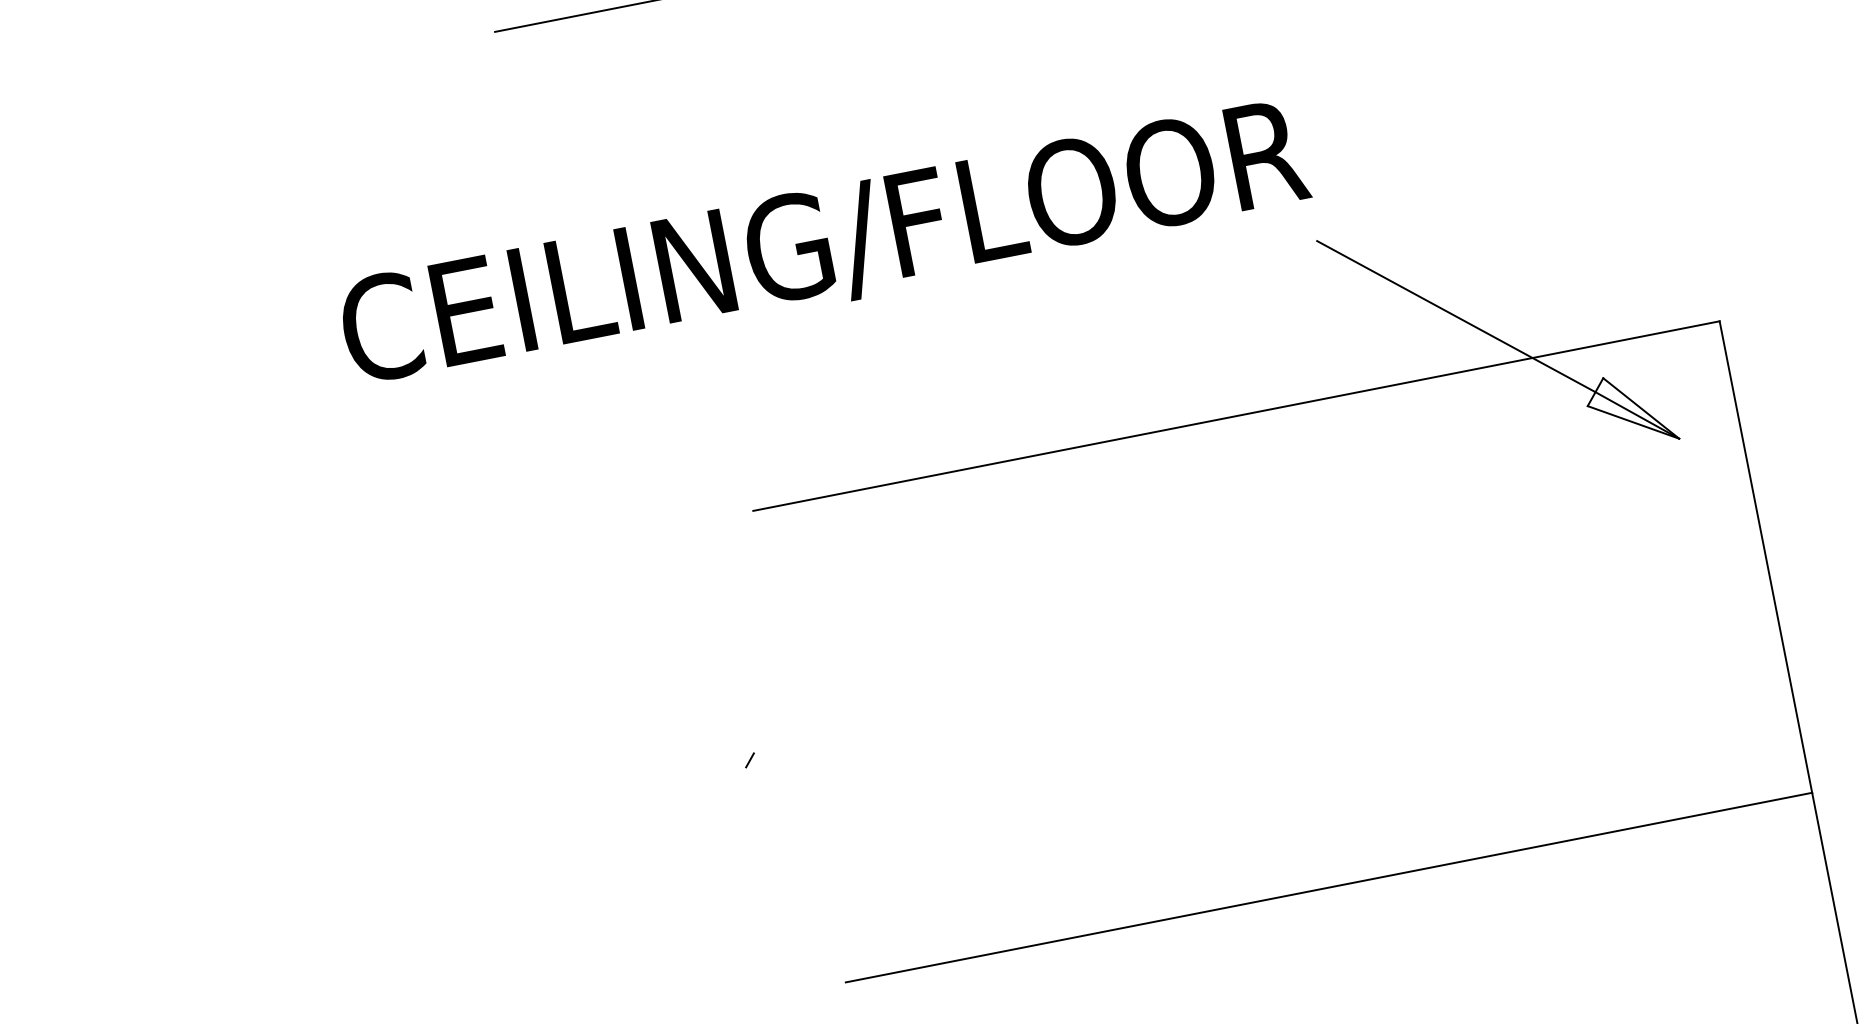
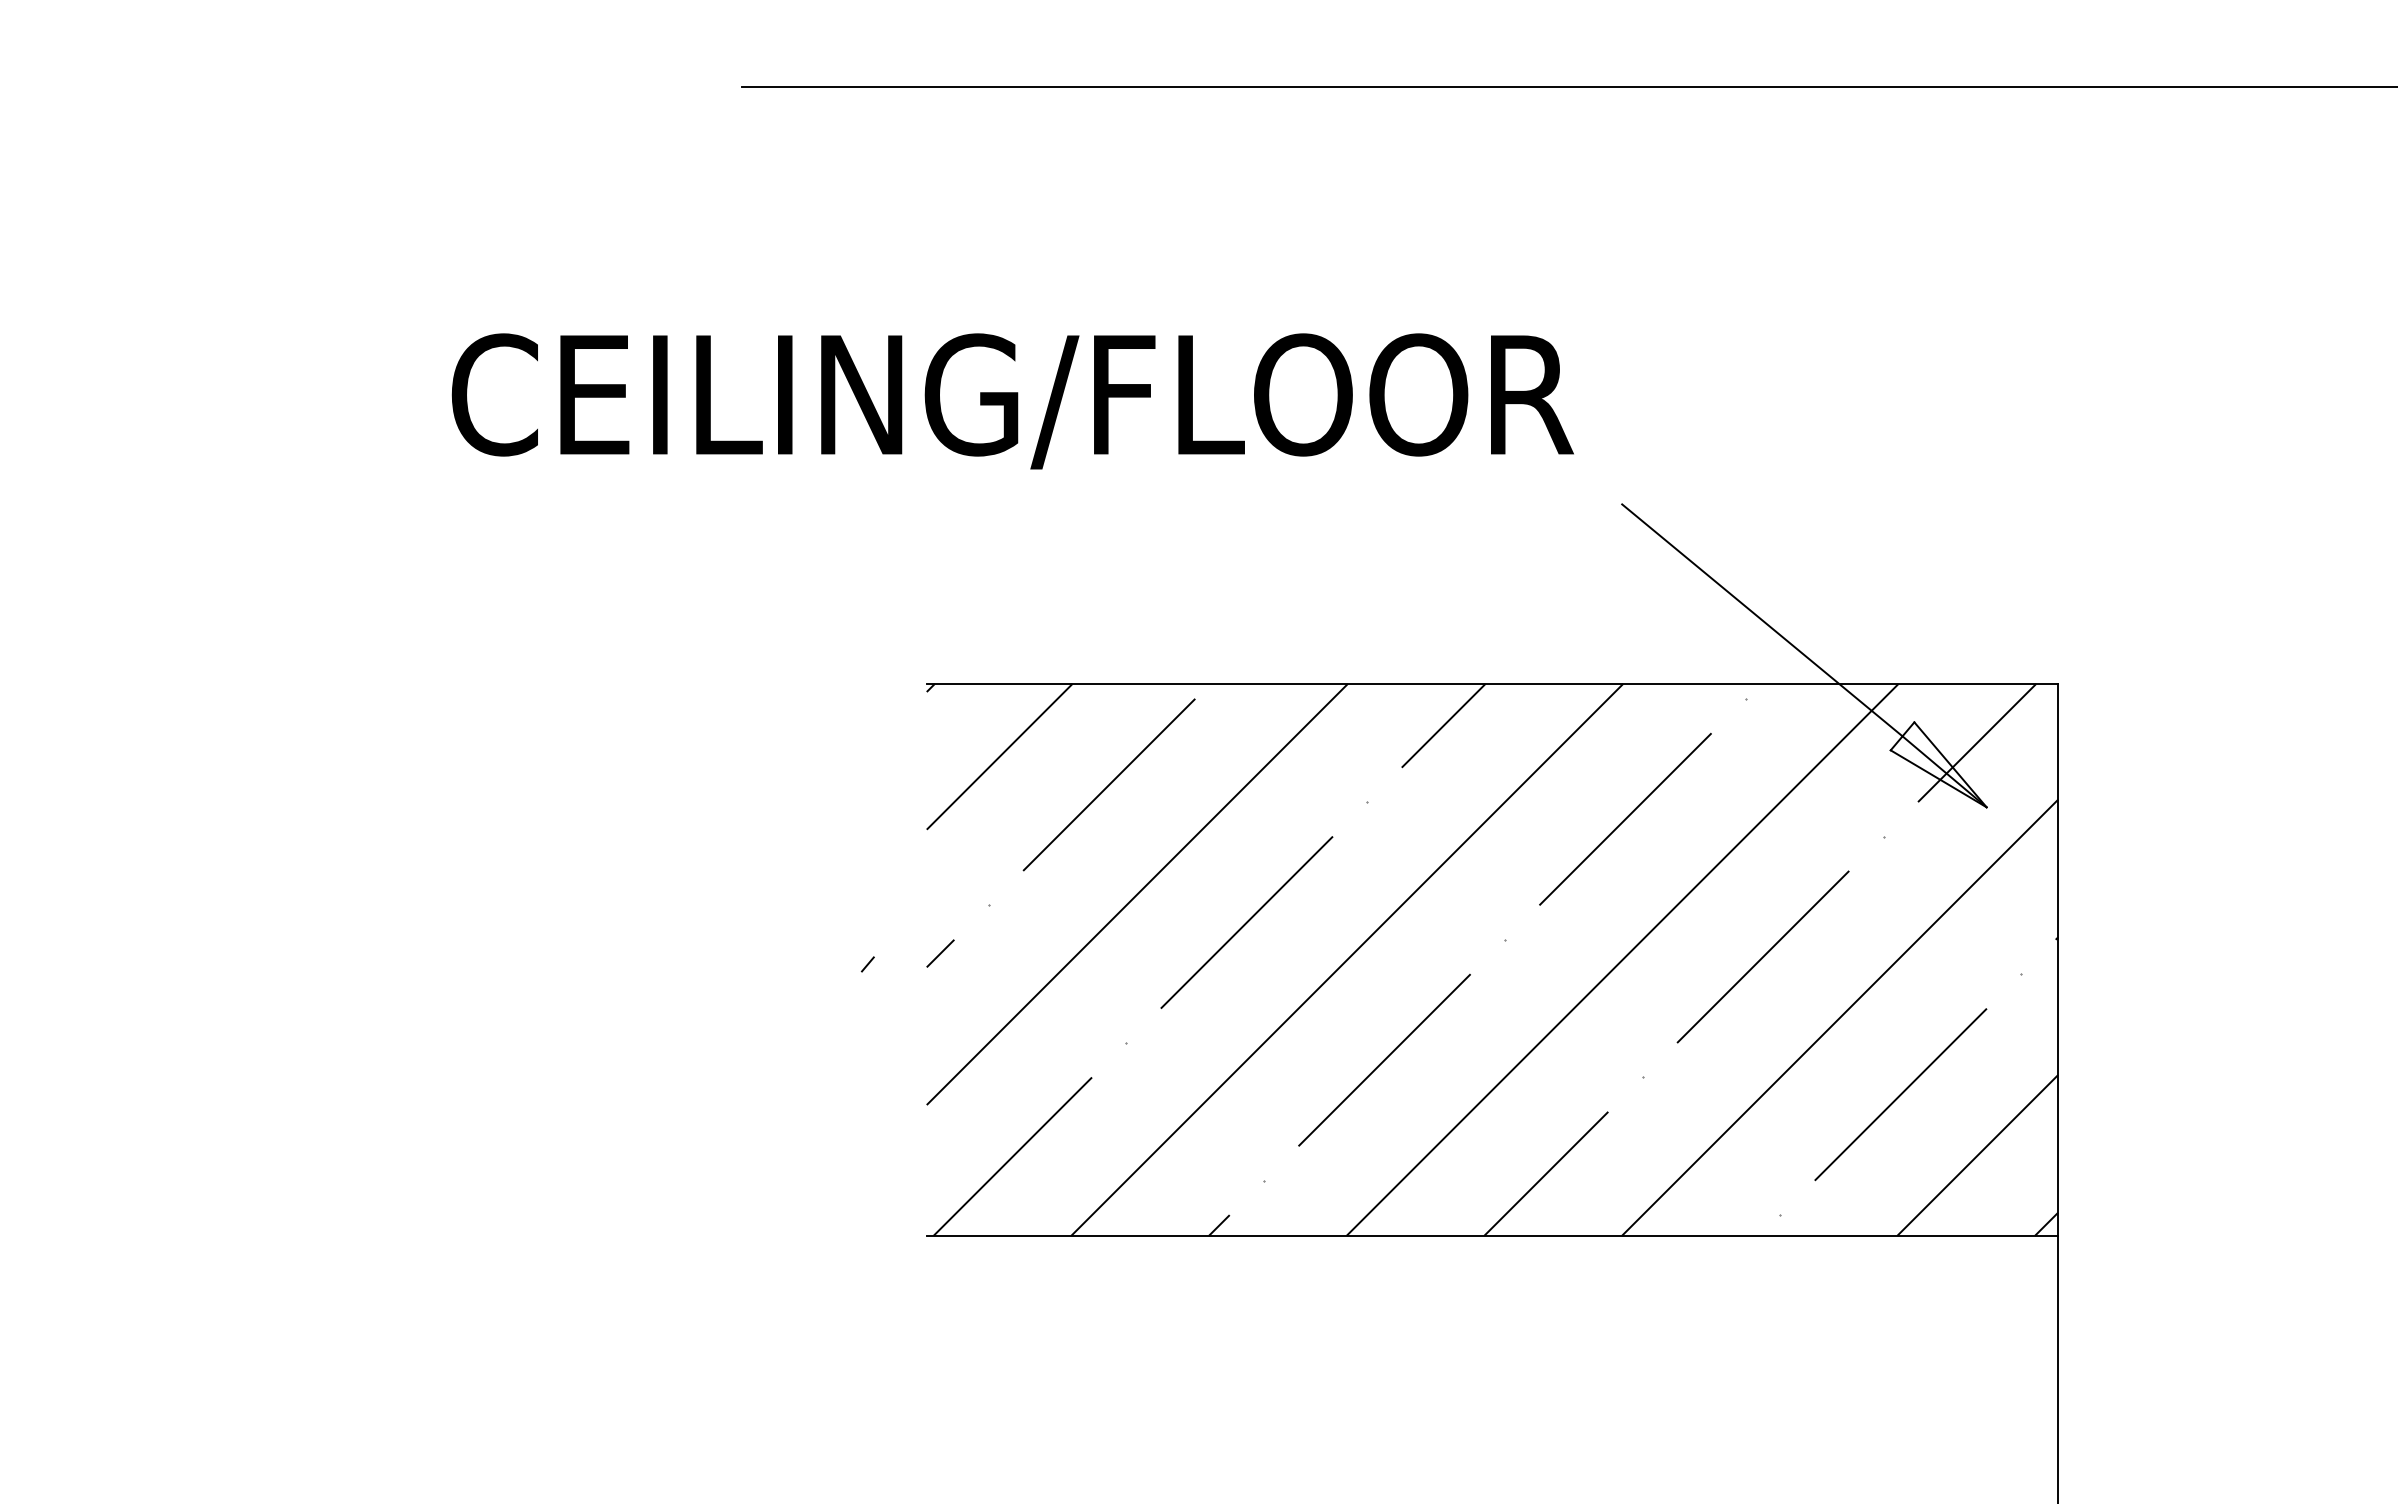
text: (824, 246) -> (1012, 401), moved
hatch: (1282, 651) -> (1492, 959), added

